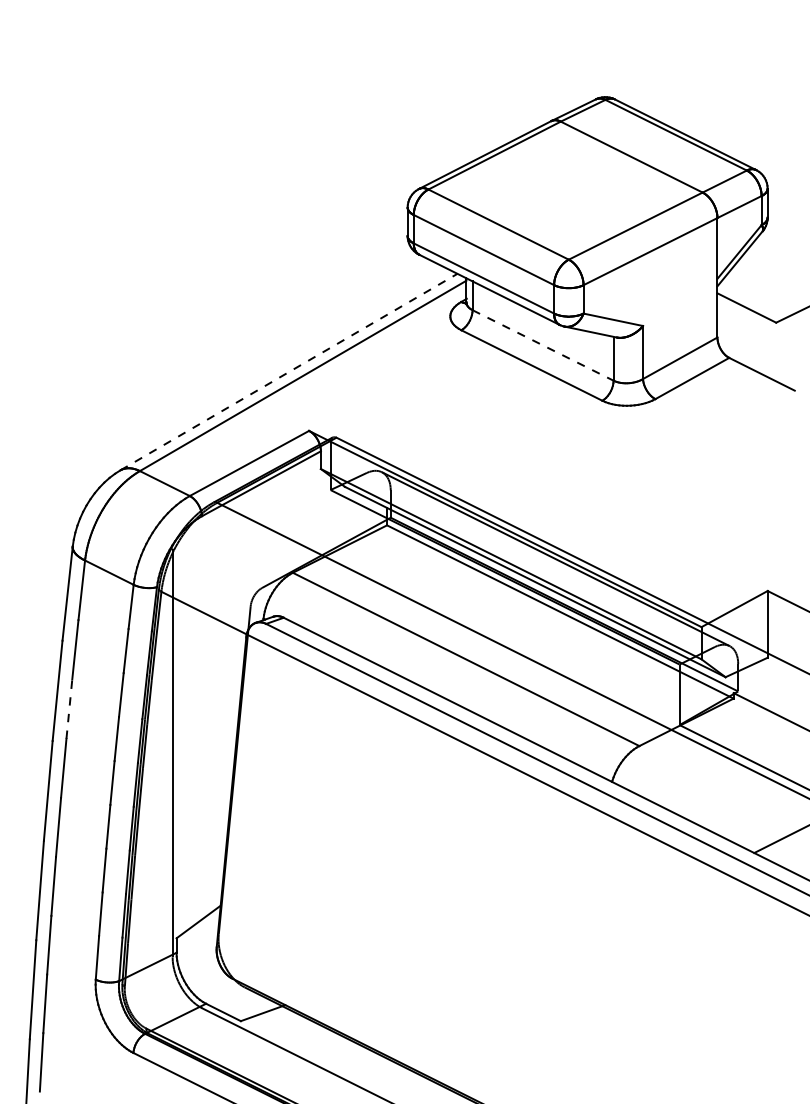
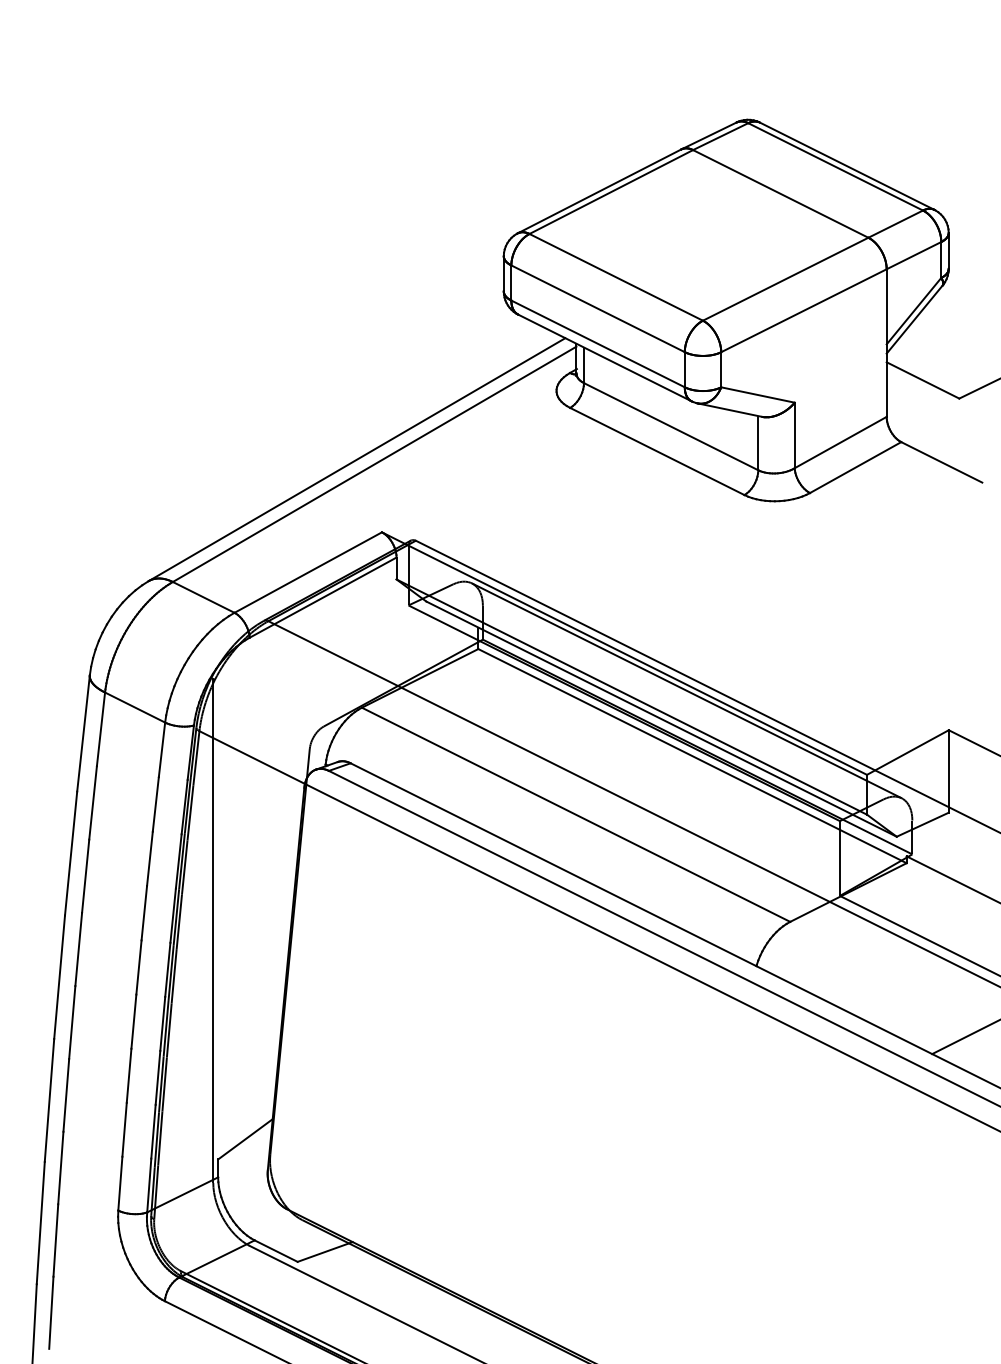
line: (543, 345) -> (671, 426), dashed -> solid
line: (289, 371) -> (357, 458), dashed -> solid
line: (69, 709) -> (85, 876), dashed -> solid

